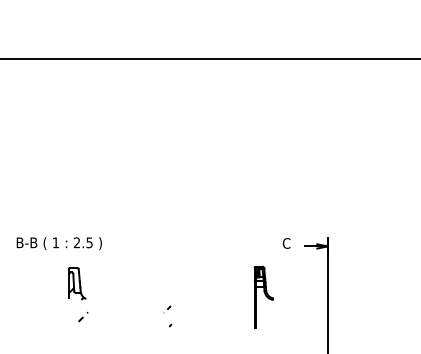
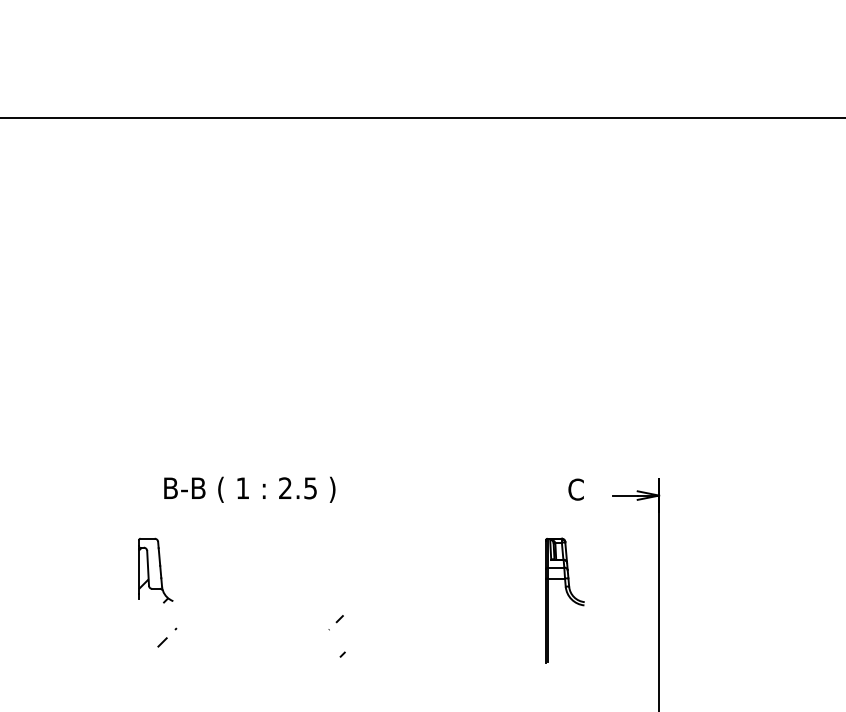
text: (58, 243) -> (248, 489), moved
part: (263, 297) -> (563, 600), moved

